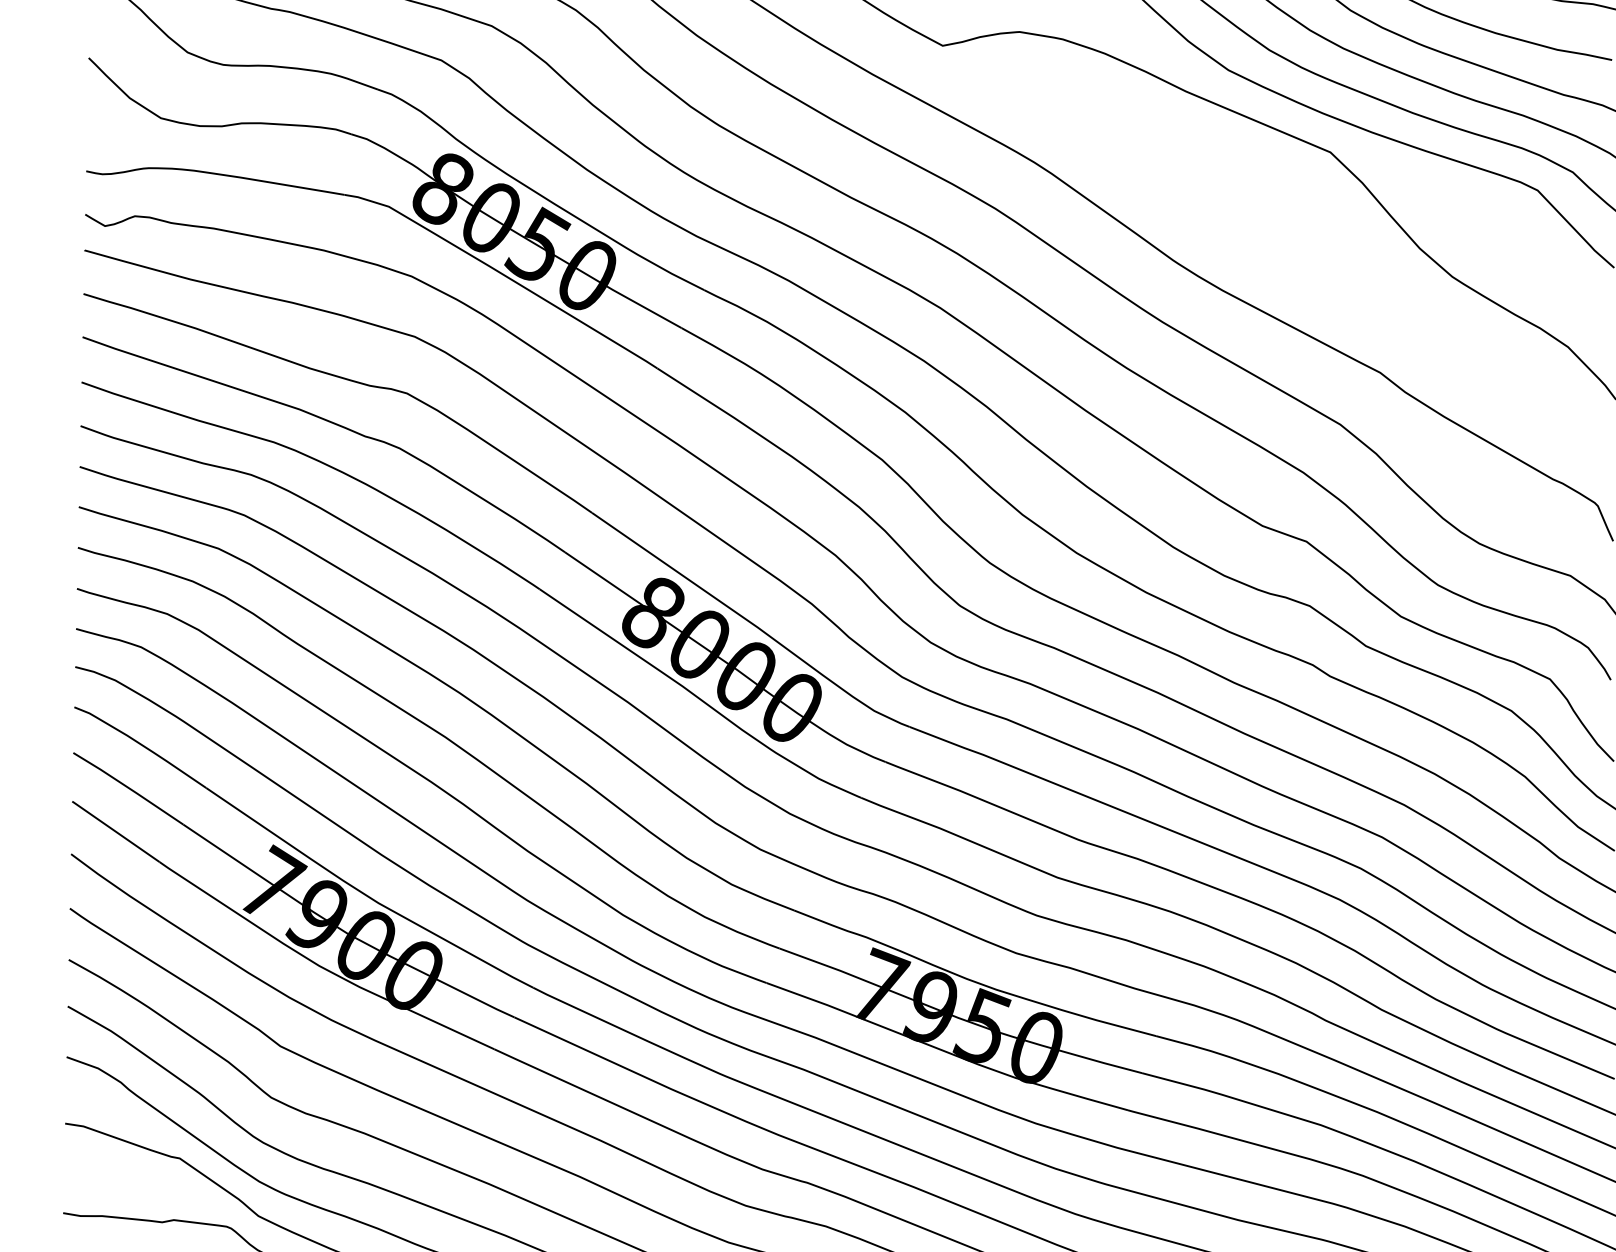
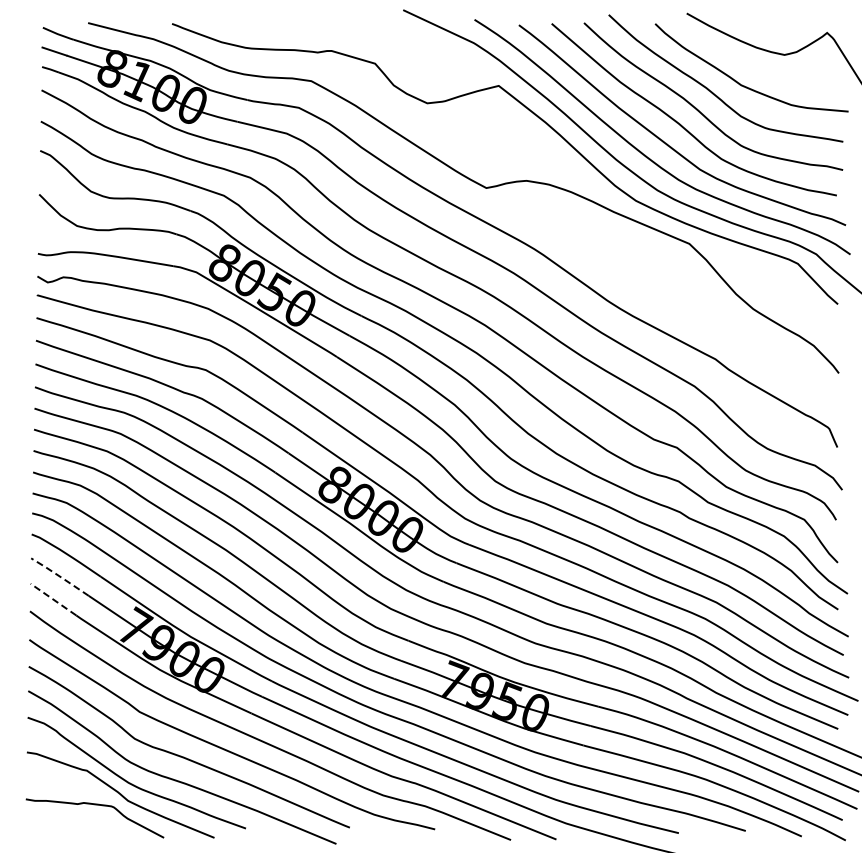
line: (129, 787) -> (60, 576), solid -> dashed
line: (114, 831) -> (52, 599), solid -> dashed

